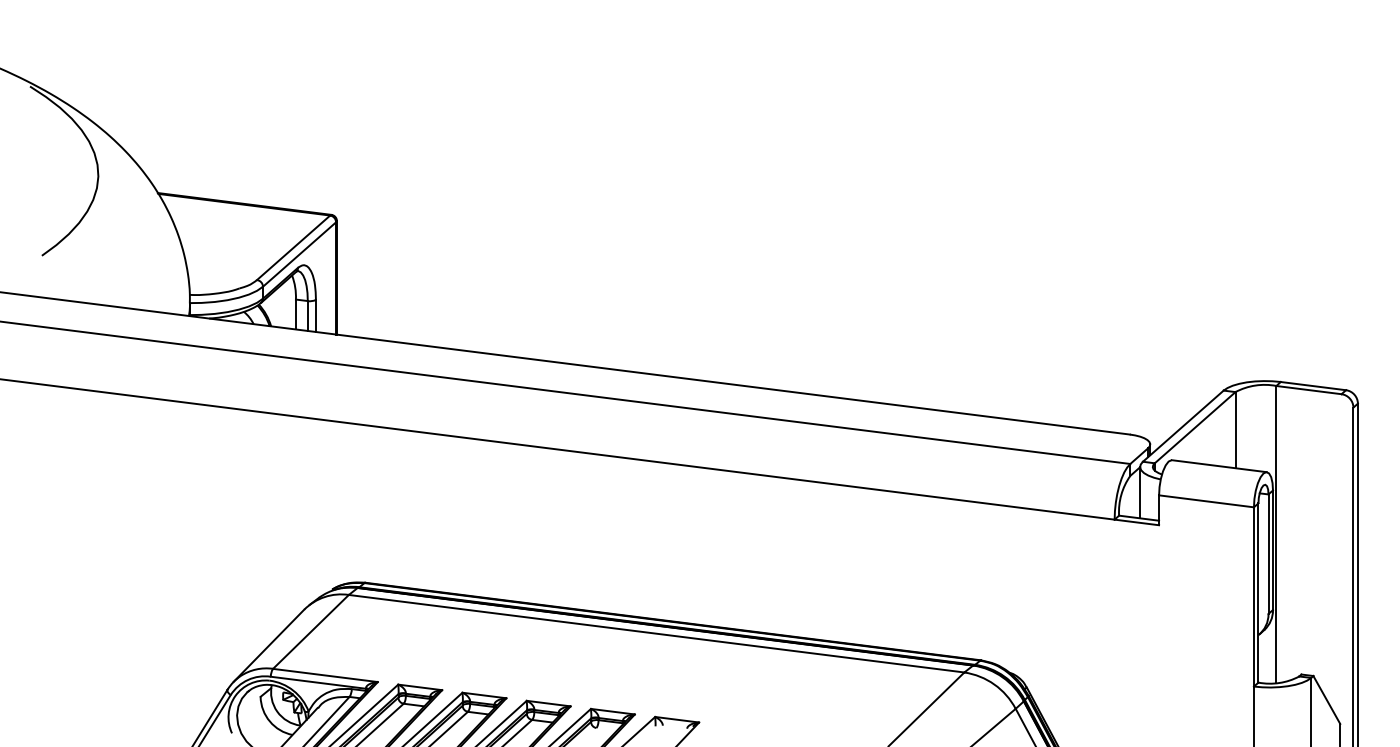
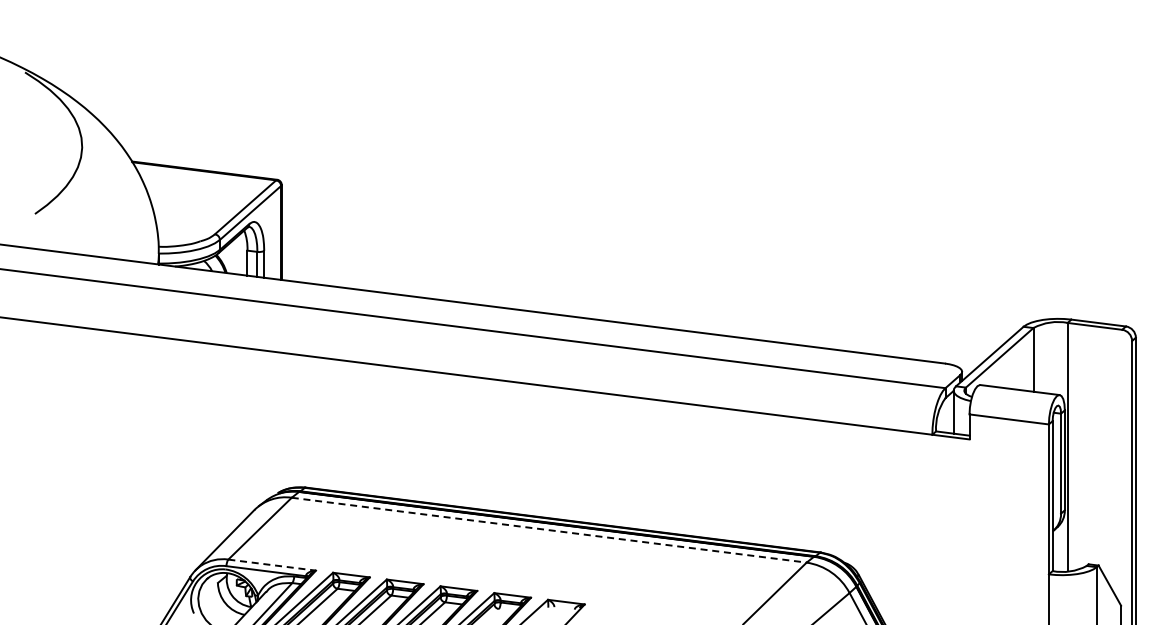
line: (656, 634) -> (549, 530), solid -> dashed
line: (325, 675) -> (272, 565), solid -> dashed

